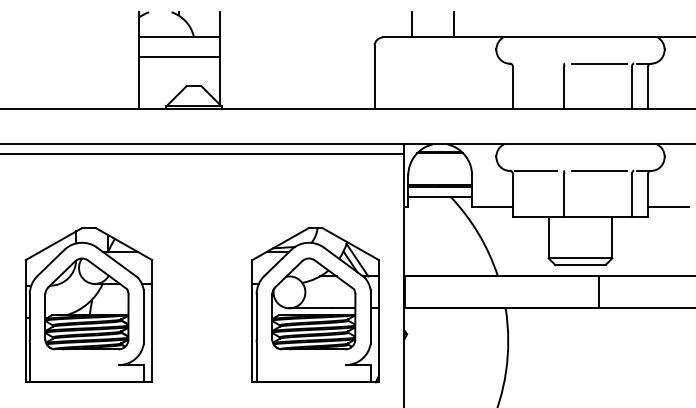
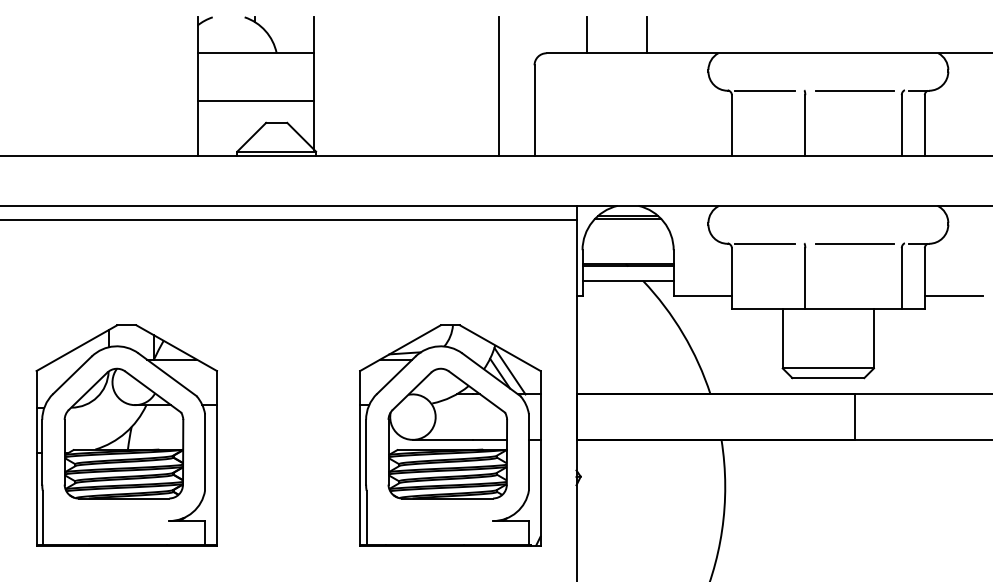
line: (179, 57) -> (255, 101), moved
line: (349, 60) -> (498, 86), added
line: (536, 63) -> (765, 90), added

